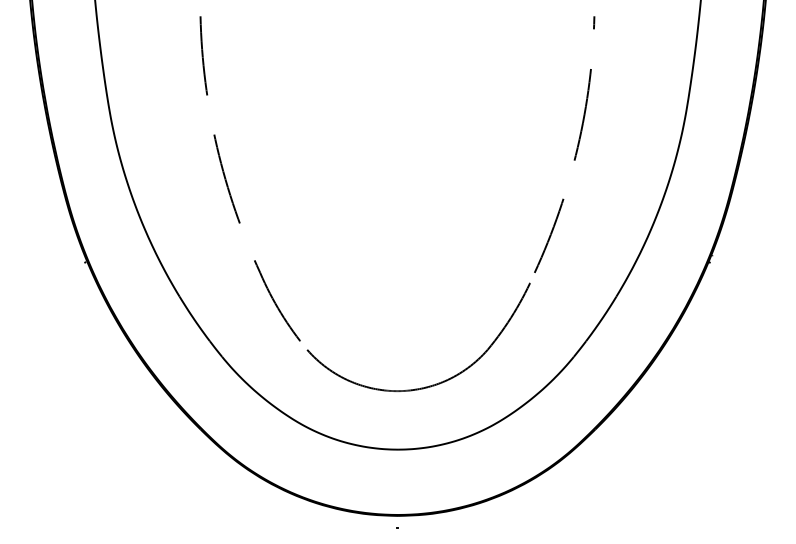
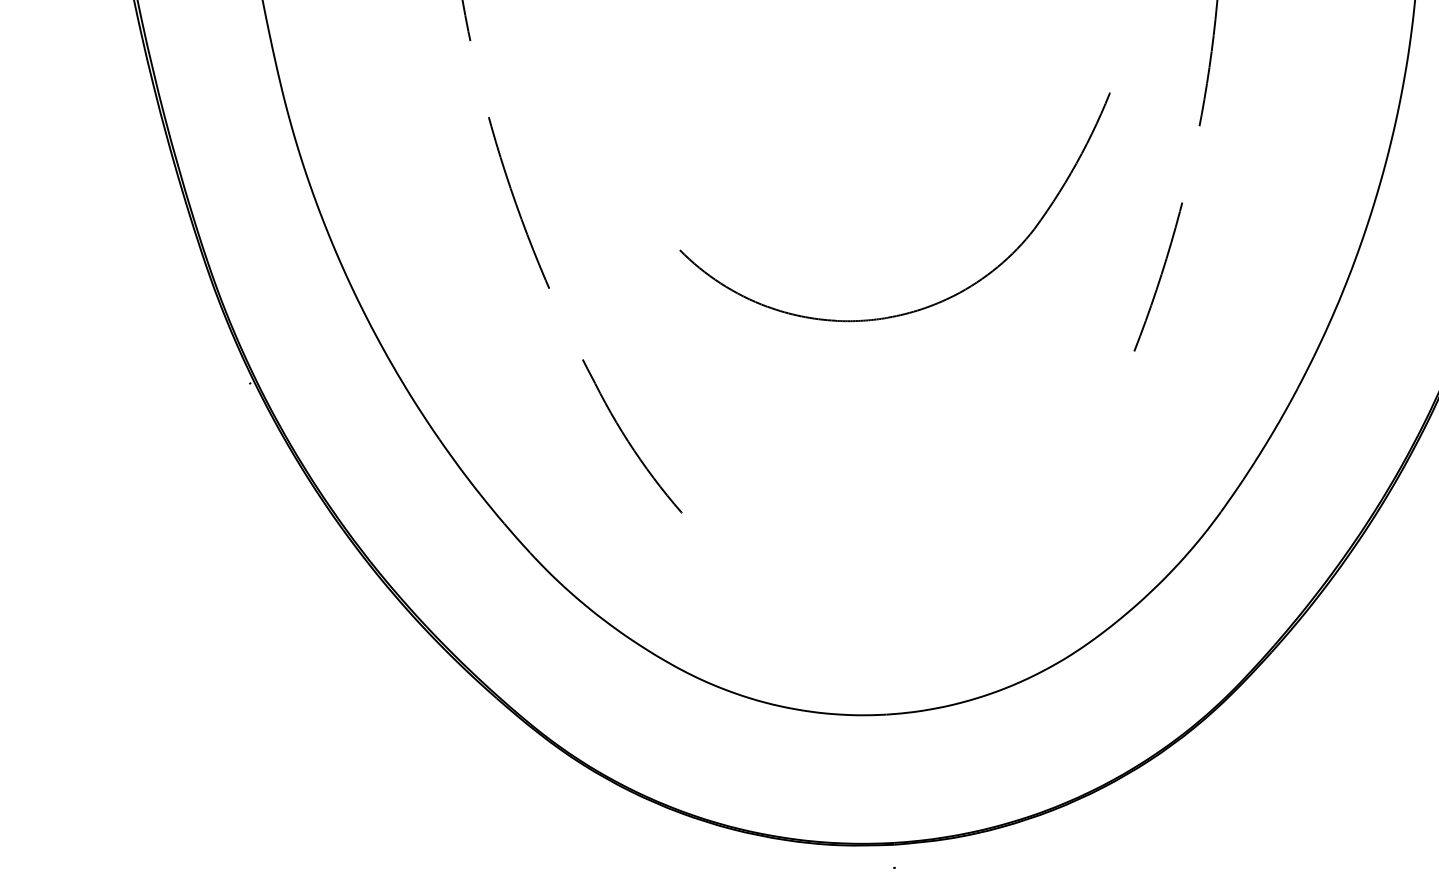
part: (435, 383) -> (935, 301), moved

